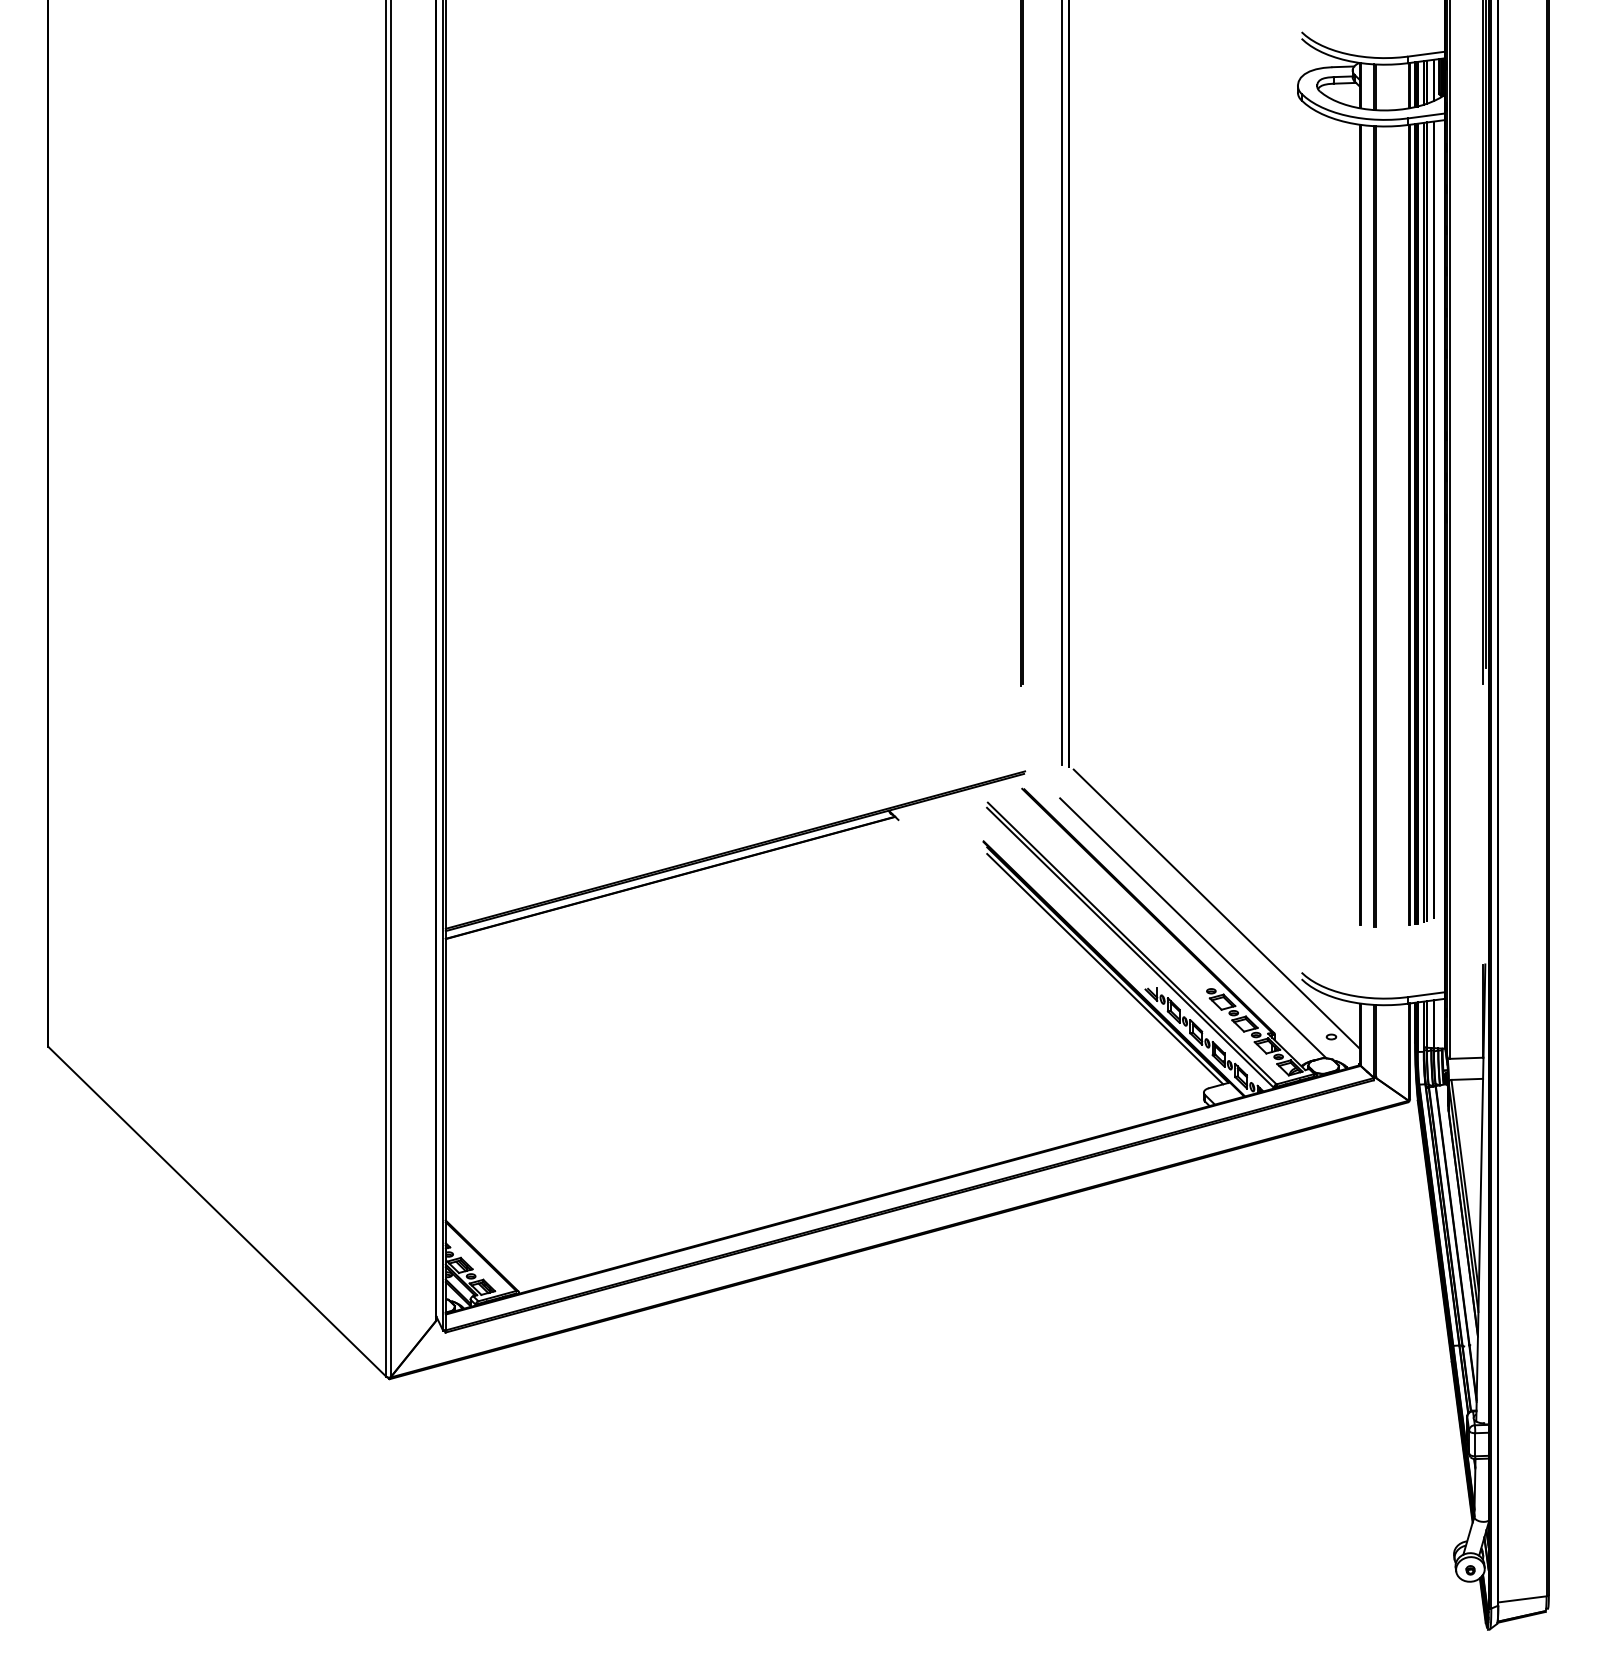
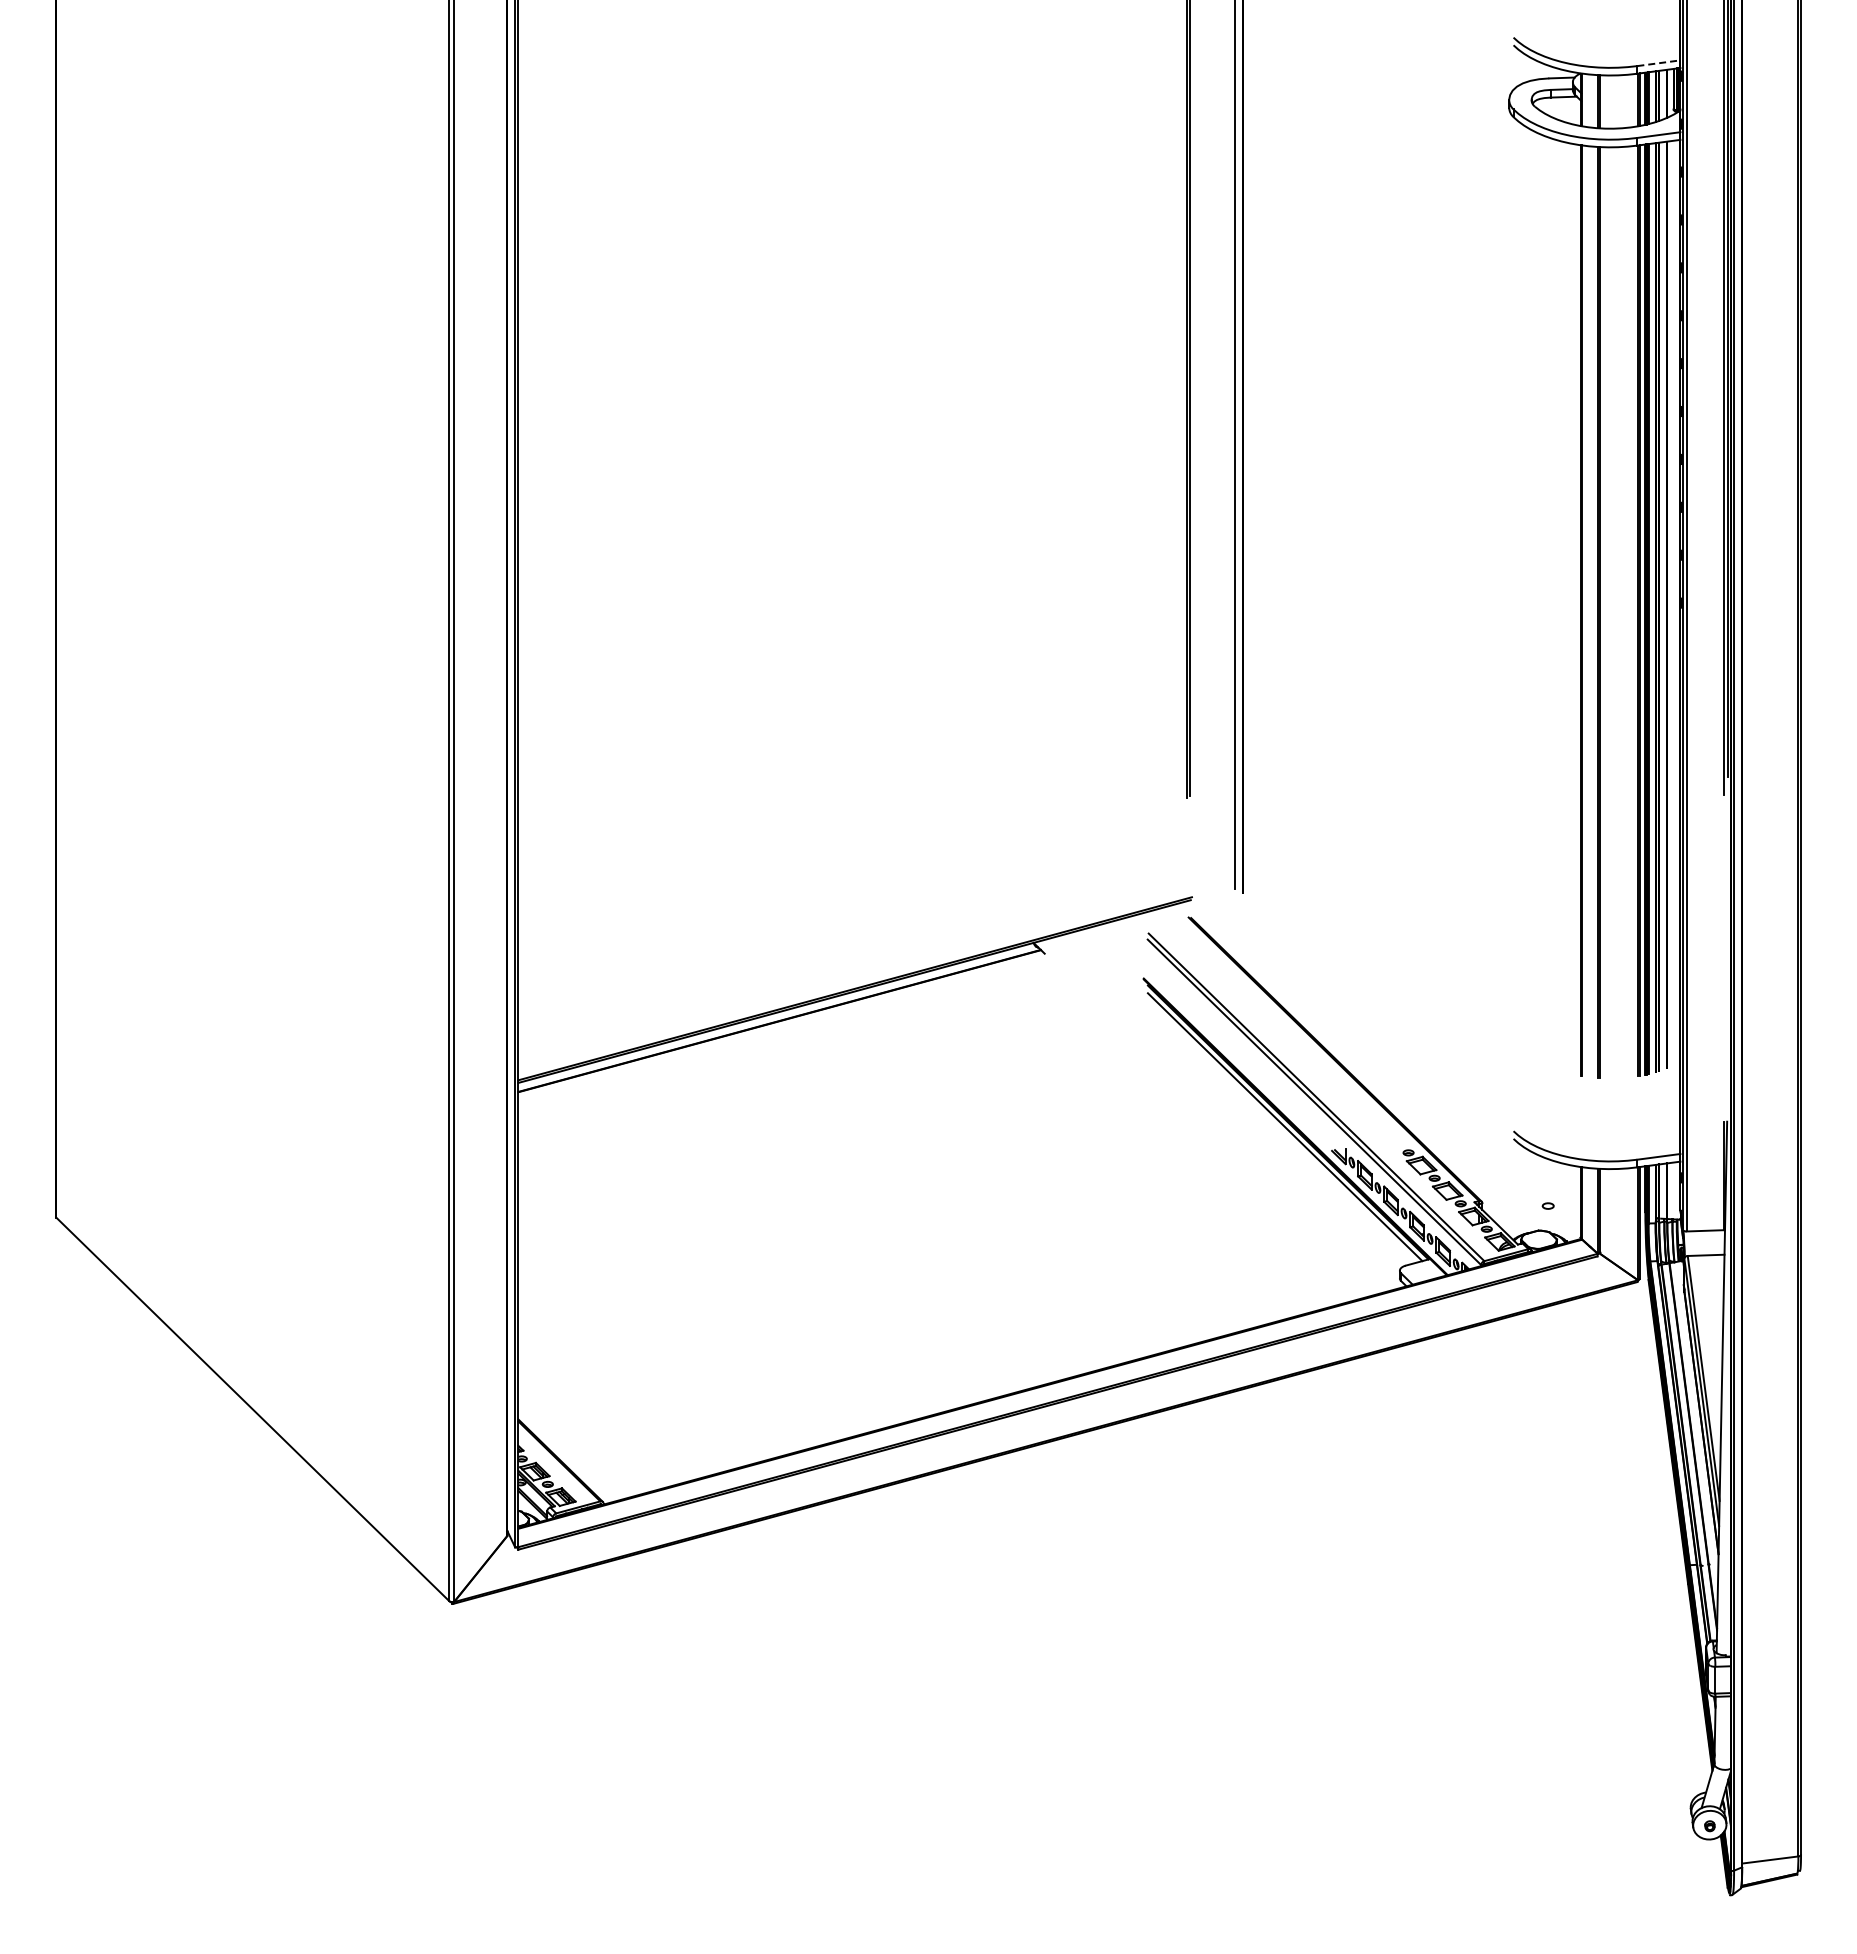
line: (1426, 54) -> (1658, 63), solid -> dashed
line: (1216, 909) -> (1414, 1057), removed
line: (1193, 928) -> (1387, 1079), removed

